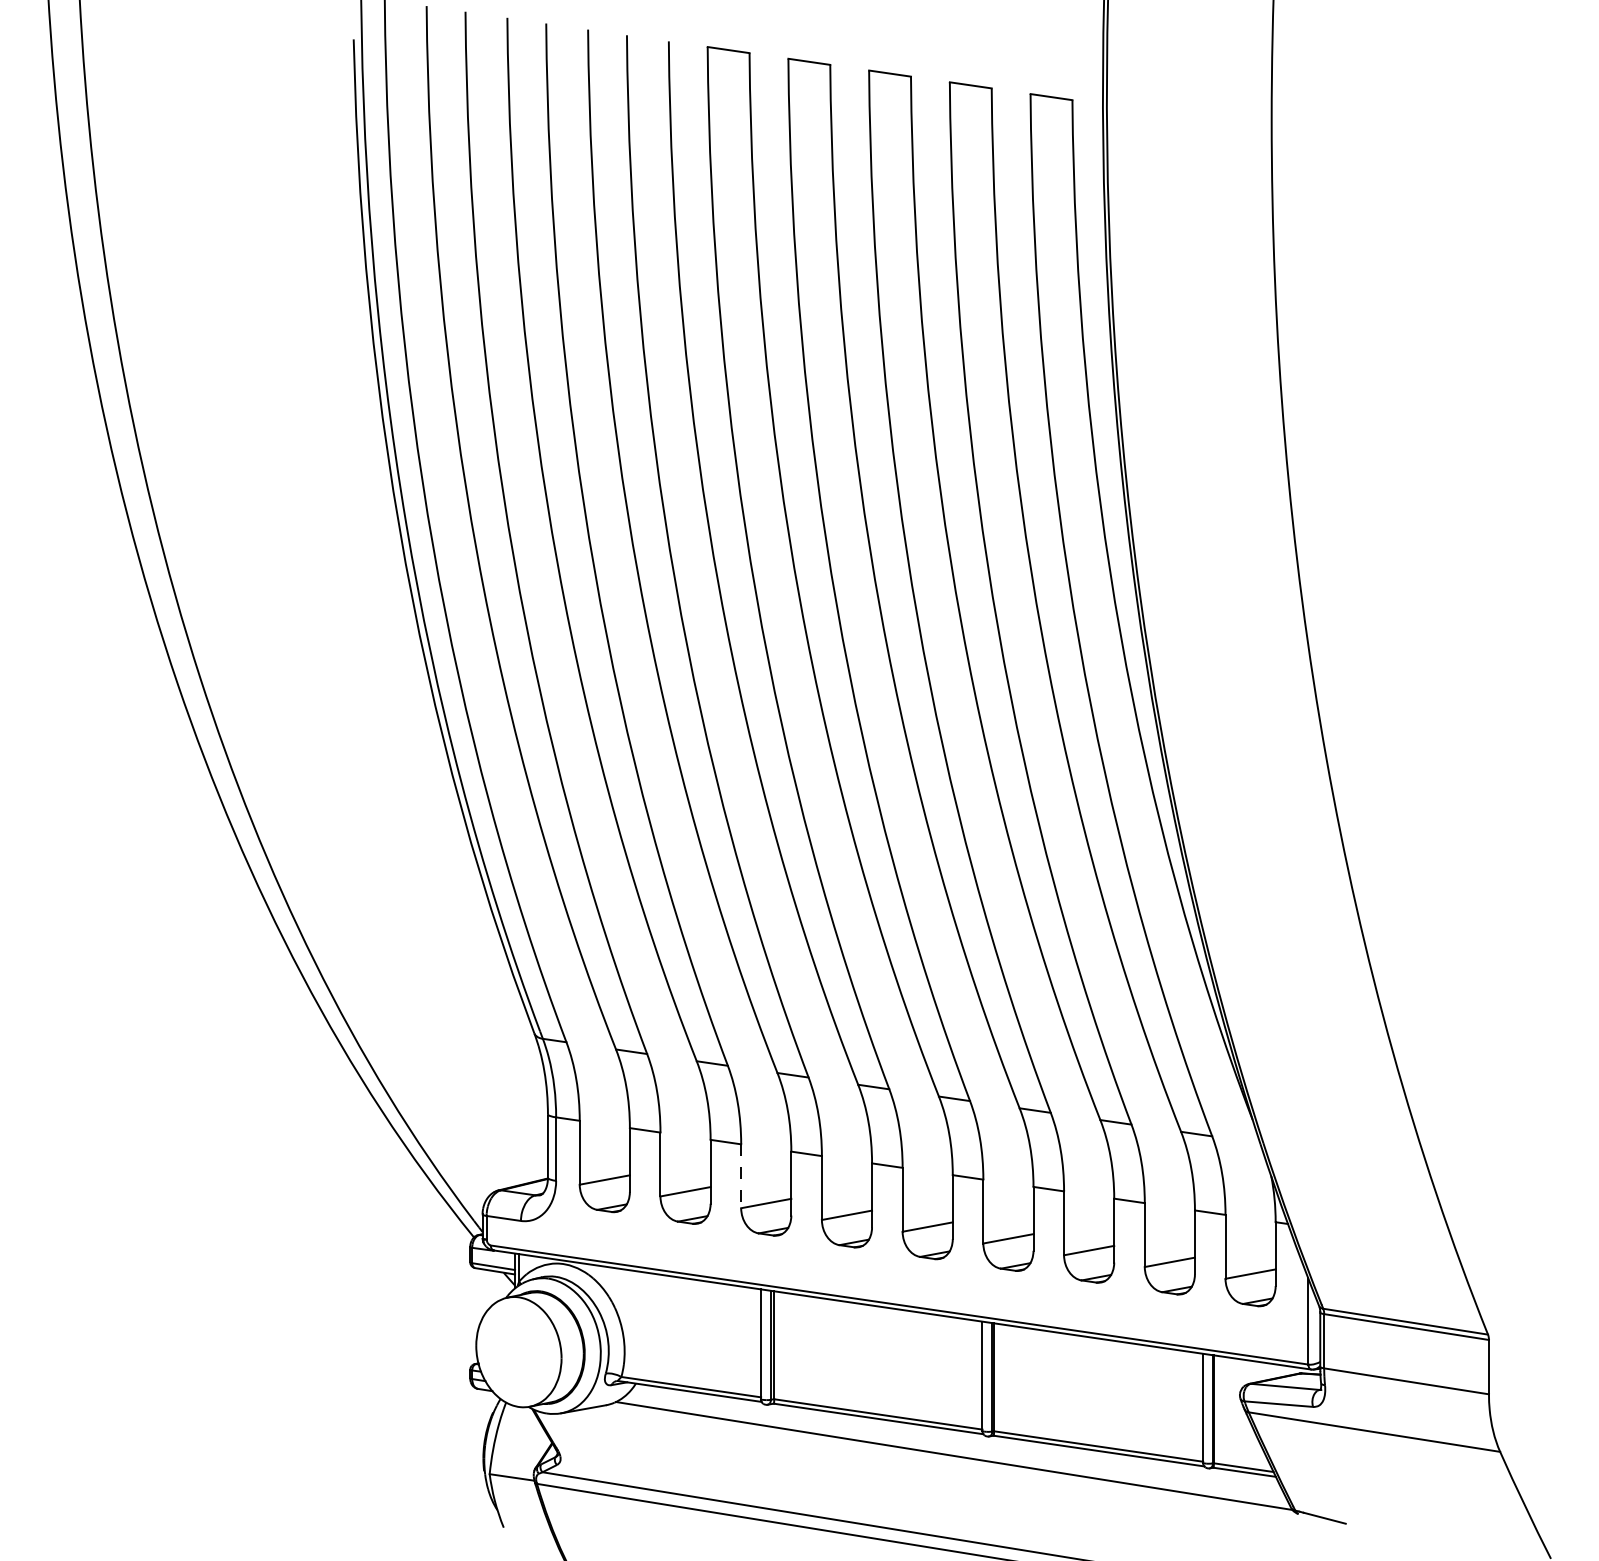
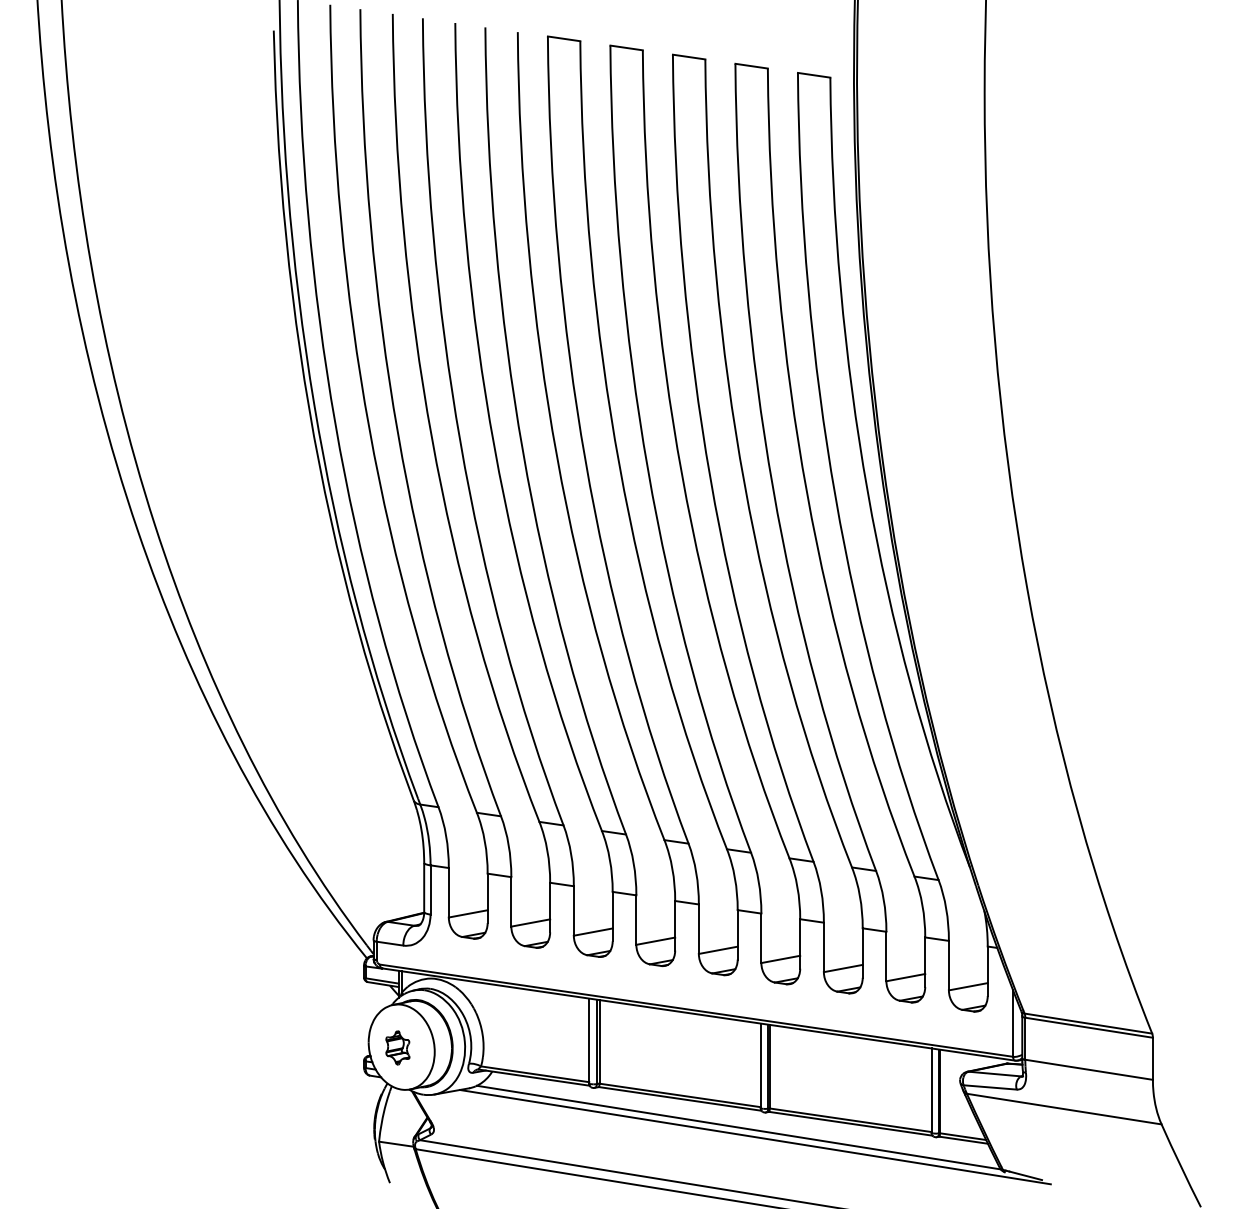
line: (741, 1176) -> (574, 911), dashed -> solid
part: (513, 1352) -> (397, 1047), added
line: (975, 1468) -> (755, 1137), added

